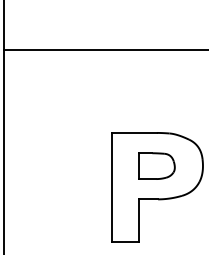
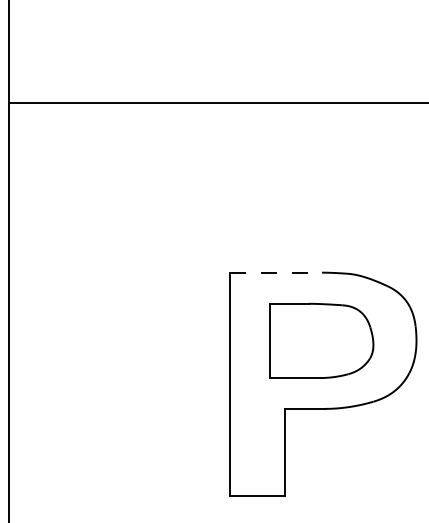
line: (134, 132) -> (276, 271), solid -> dashed
part: (156, 165) -> (321, 339), size x1.4

